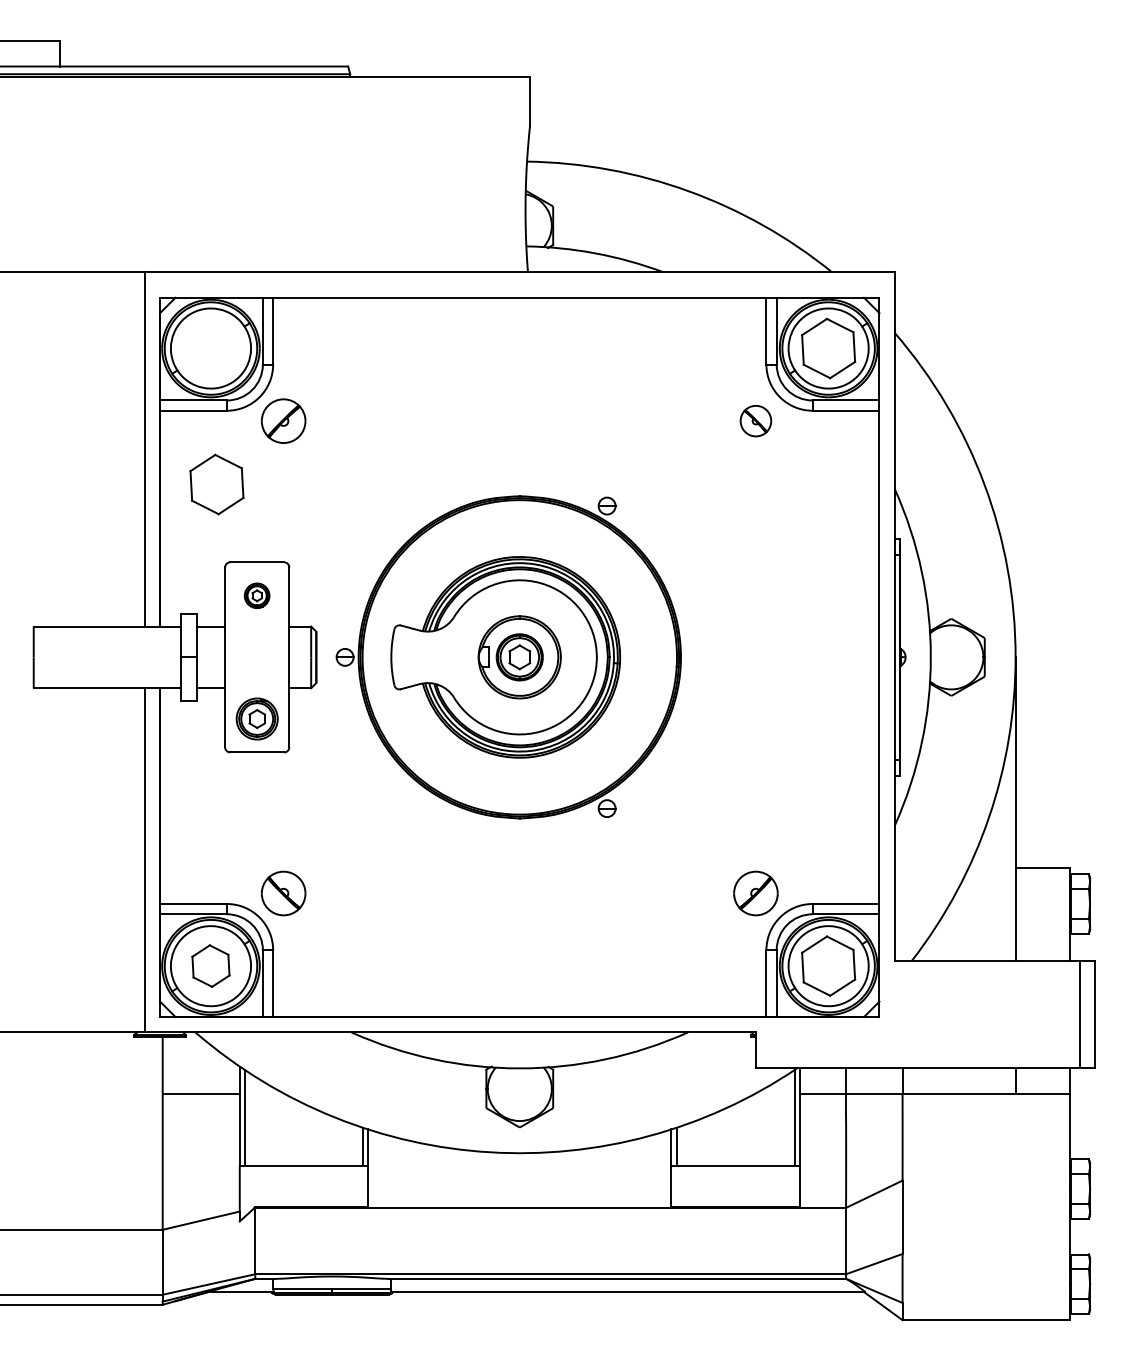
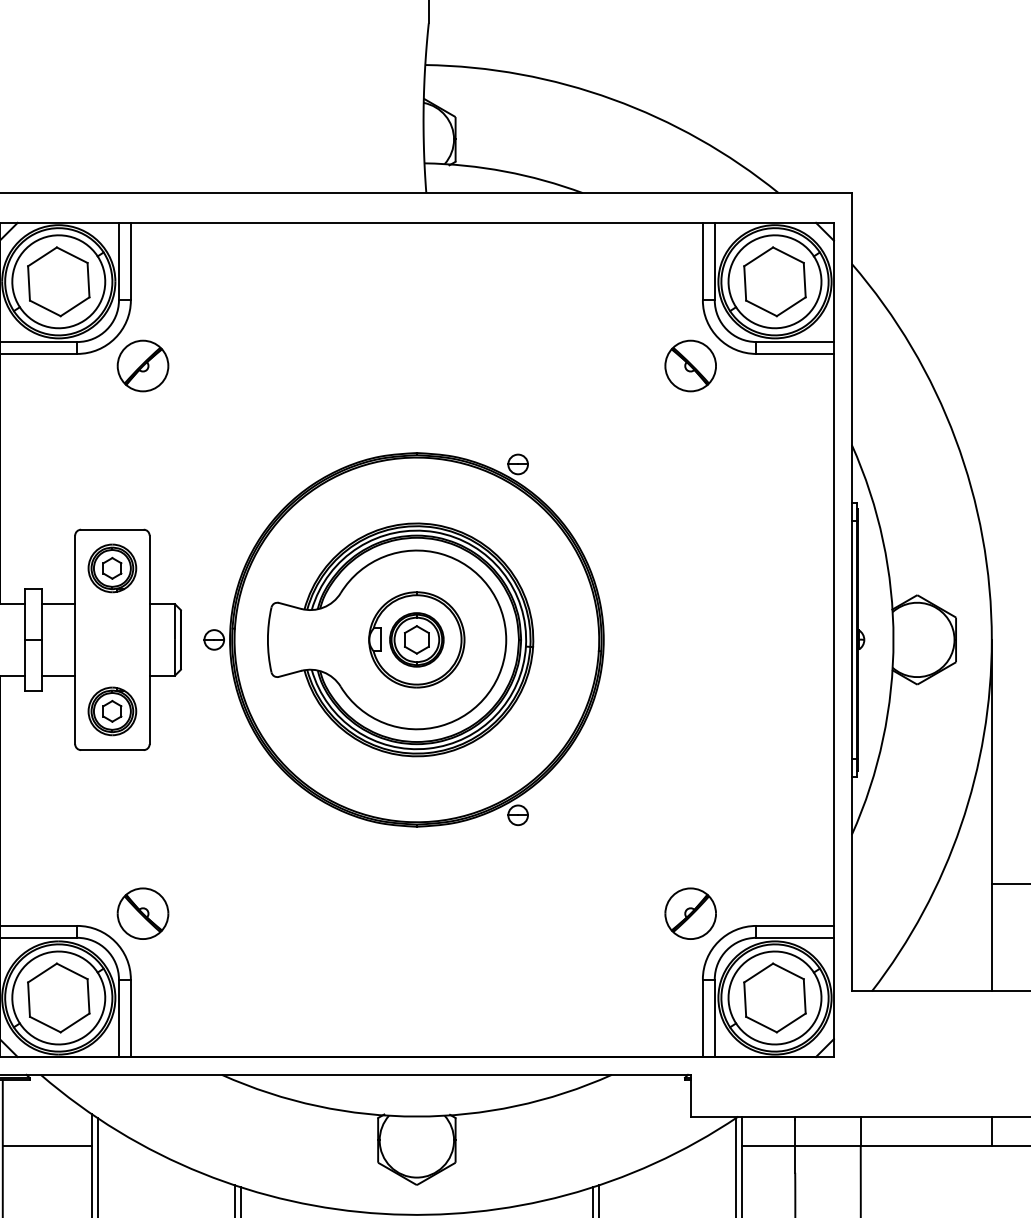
part: (755, 420) -> (690, 365), size x1.43
part: (216, 484) -> (58, 281), moved
part: (256, 595) -> (111, 568), size x1.67
part: (210, 965) -> (58, 997), size x1.43

